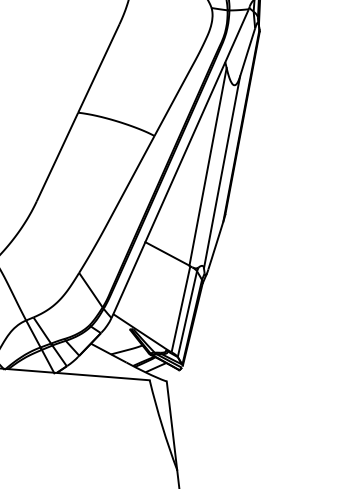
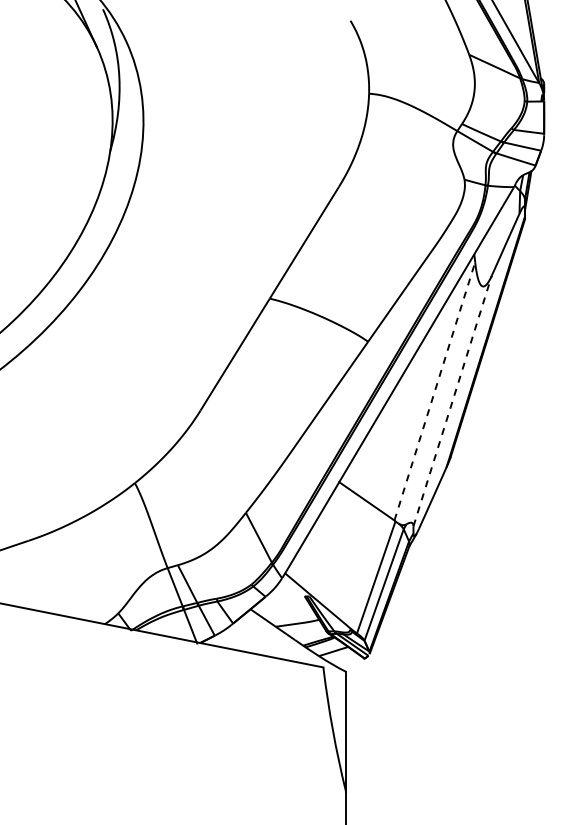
line: (207, 166) -> (434, 390), solid -> dashed
line: (221, 172) -> (452, 400), solid -> dashed

